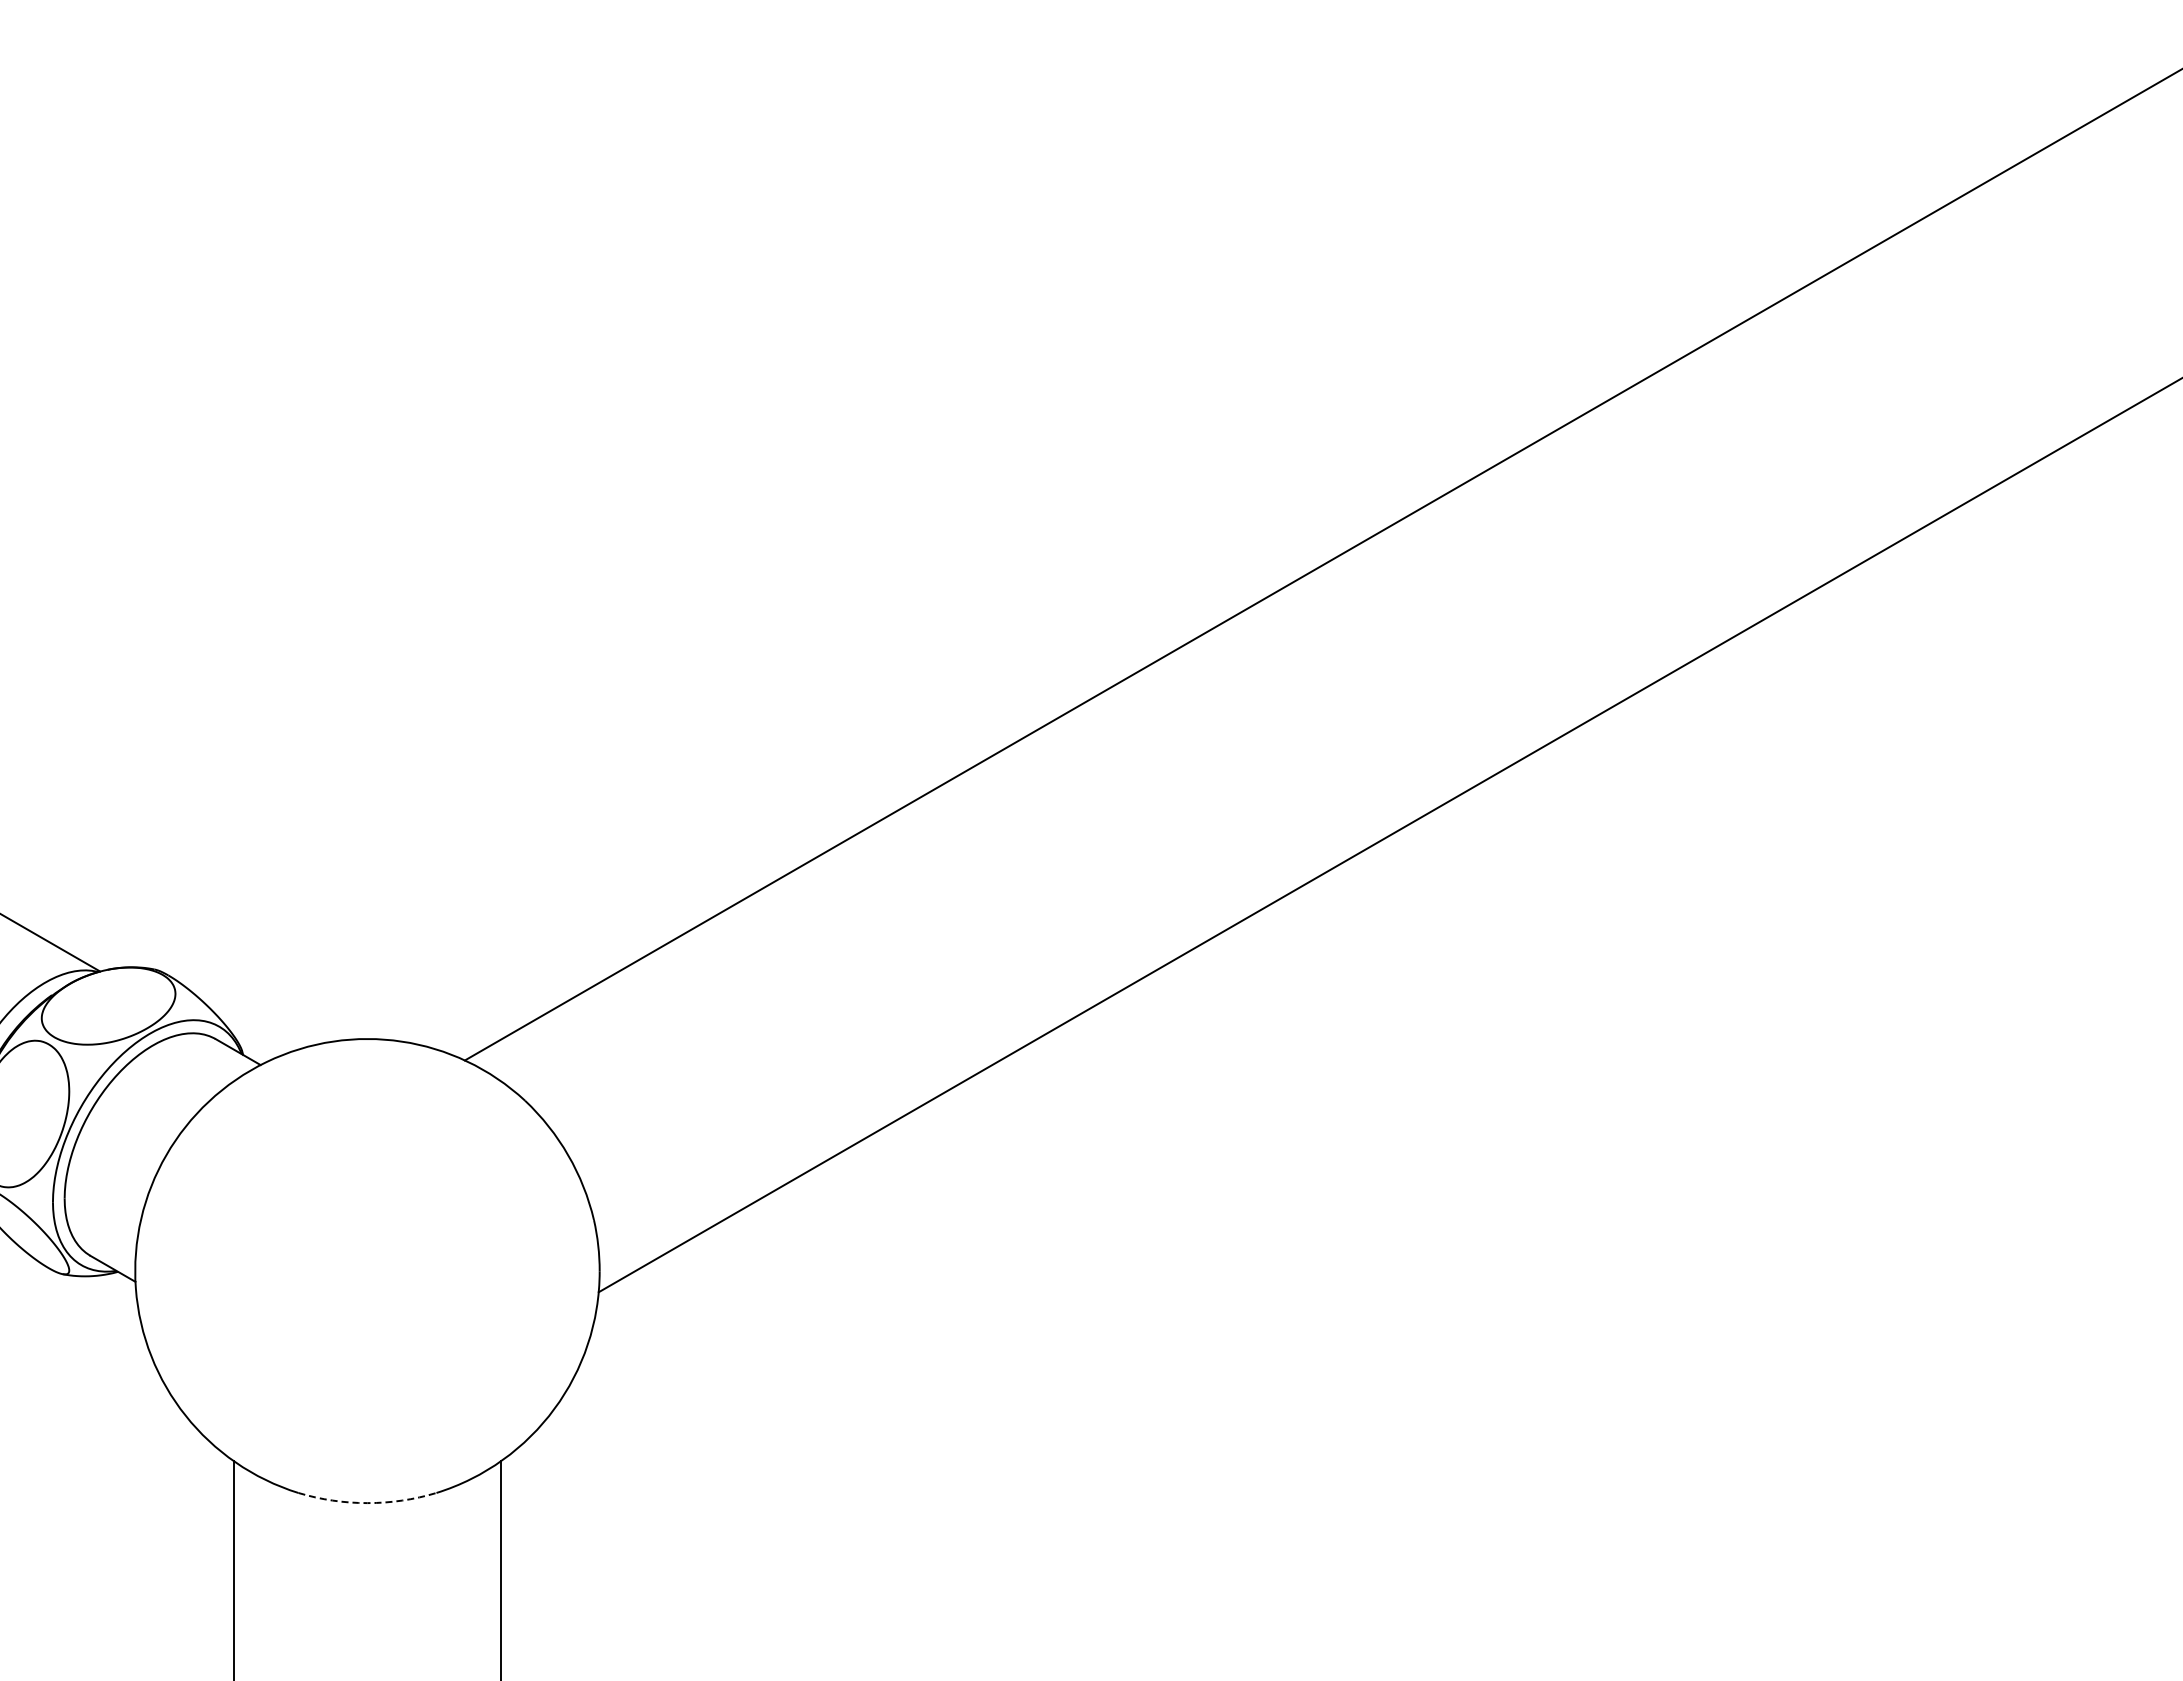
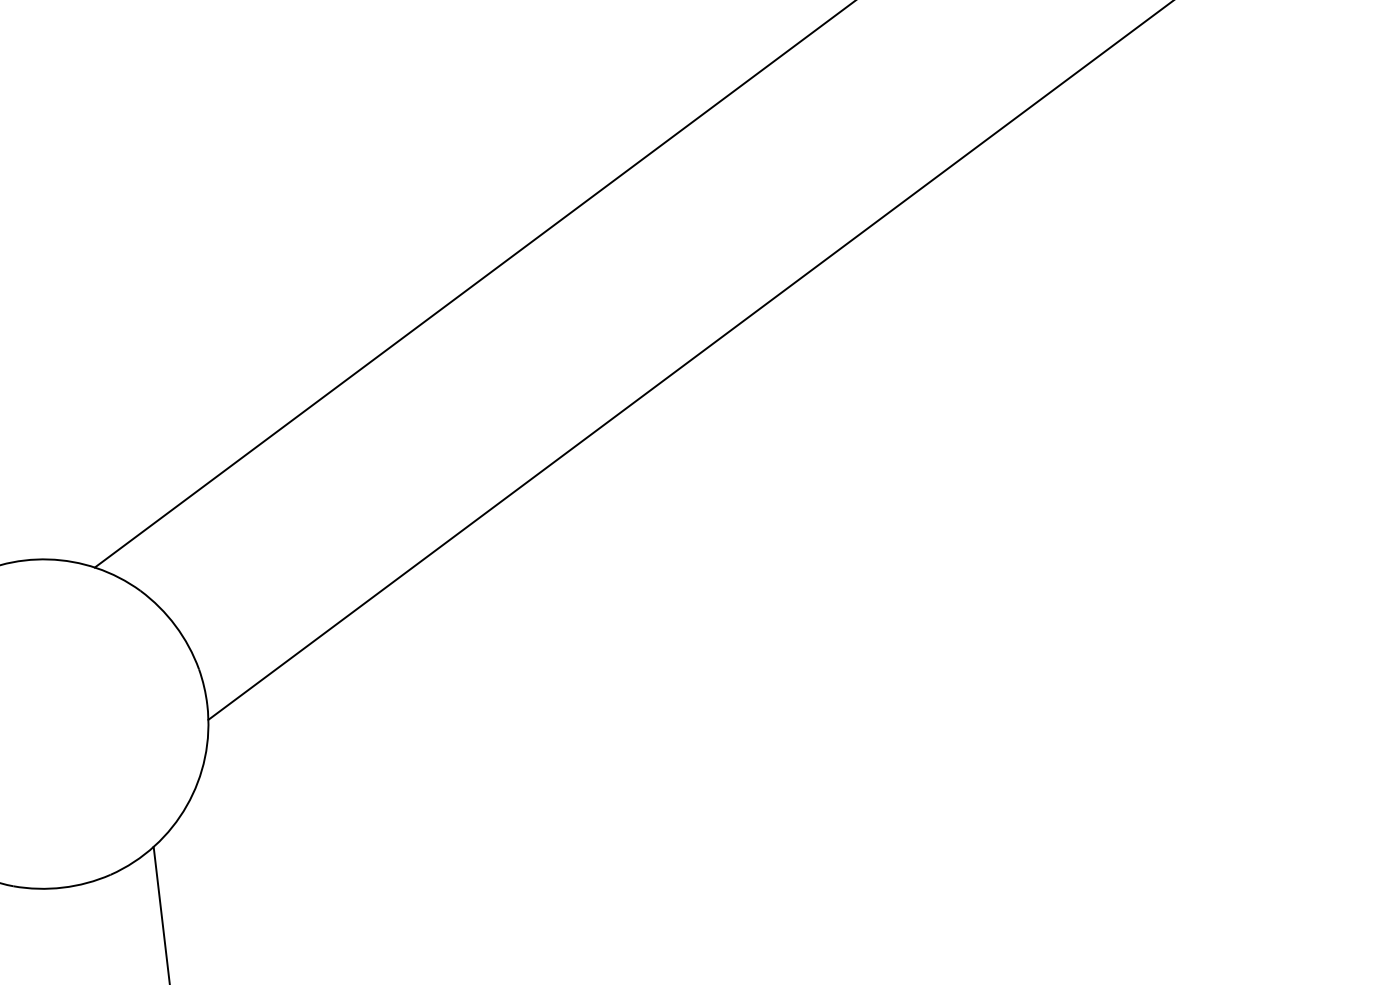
arc: (367, 1503) -> (62, 887), dashed -> solid

